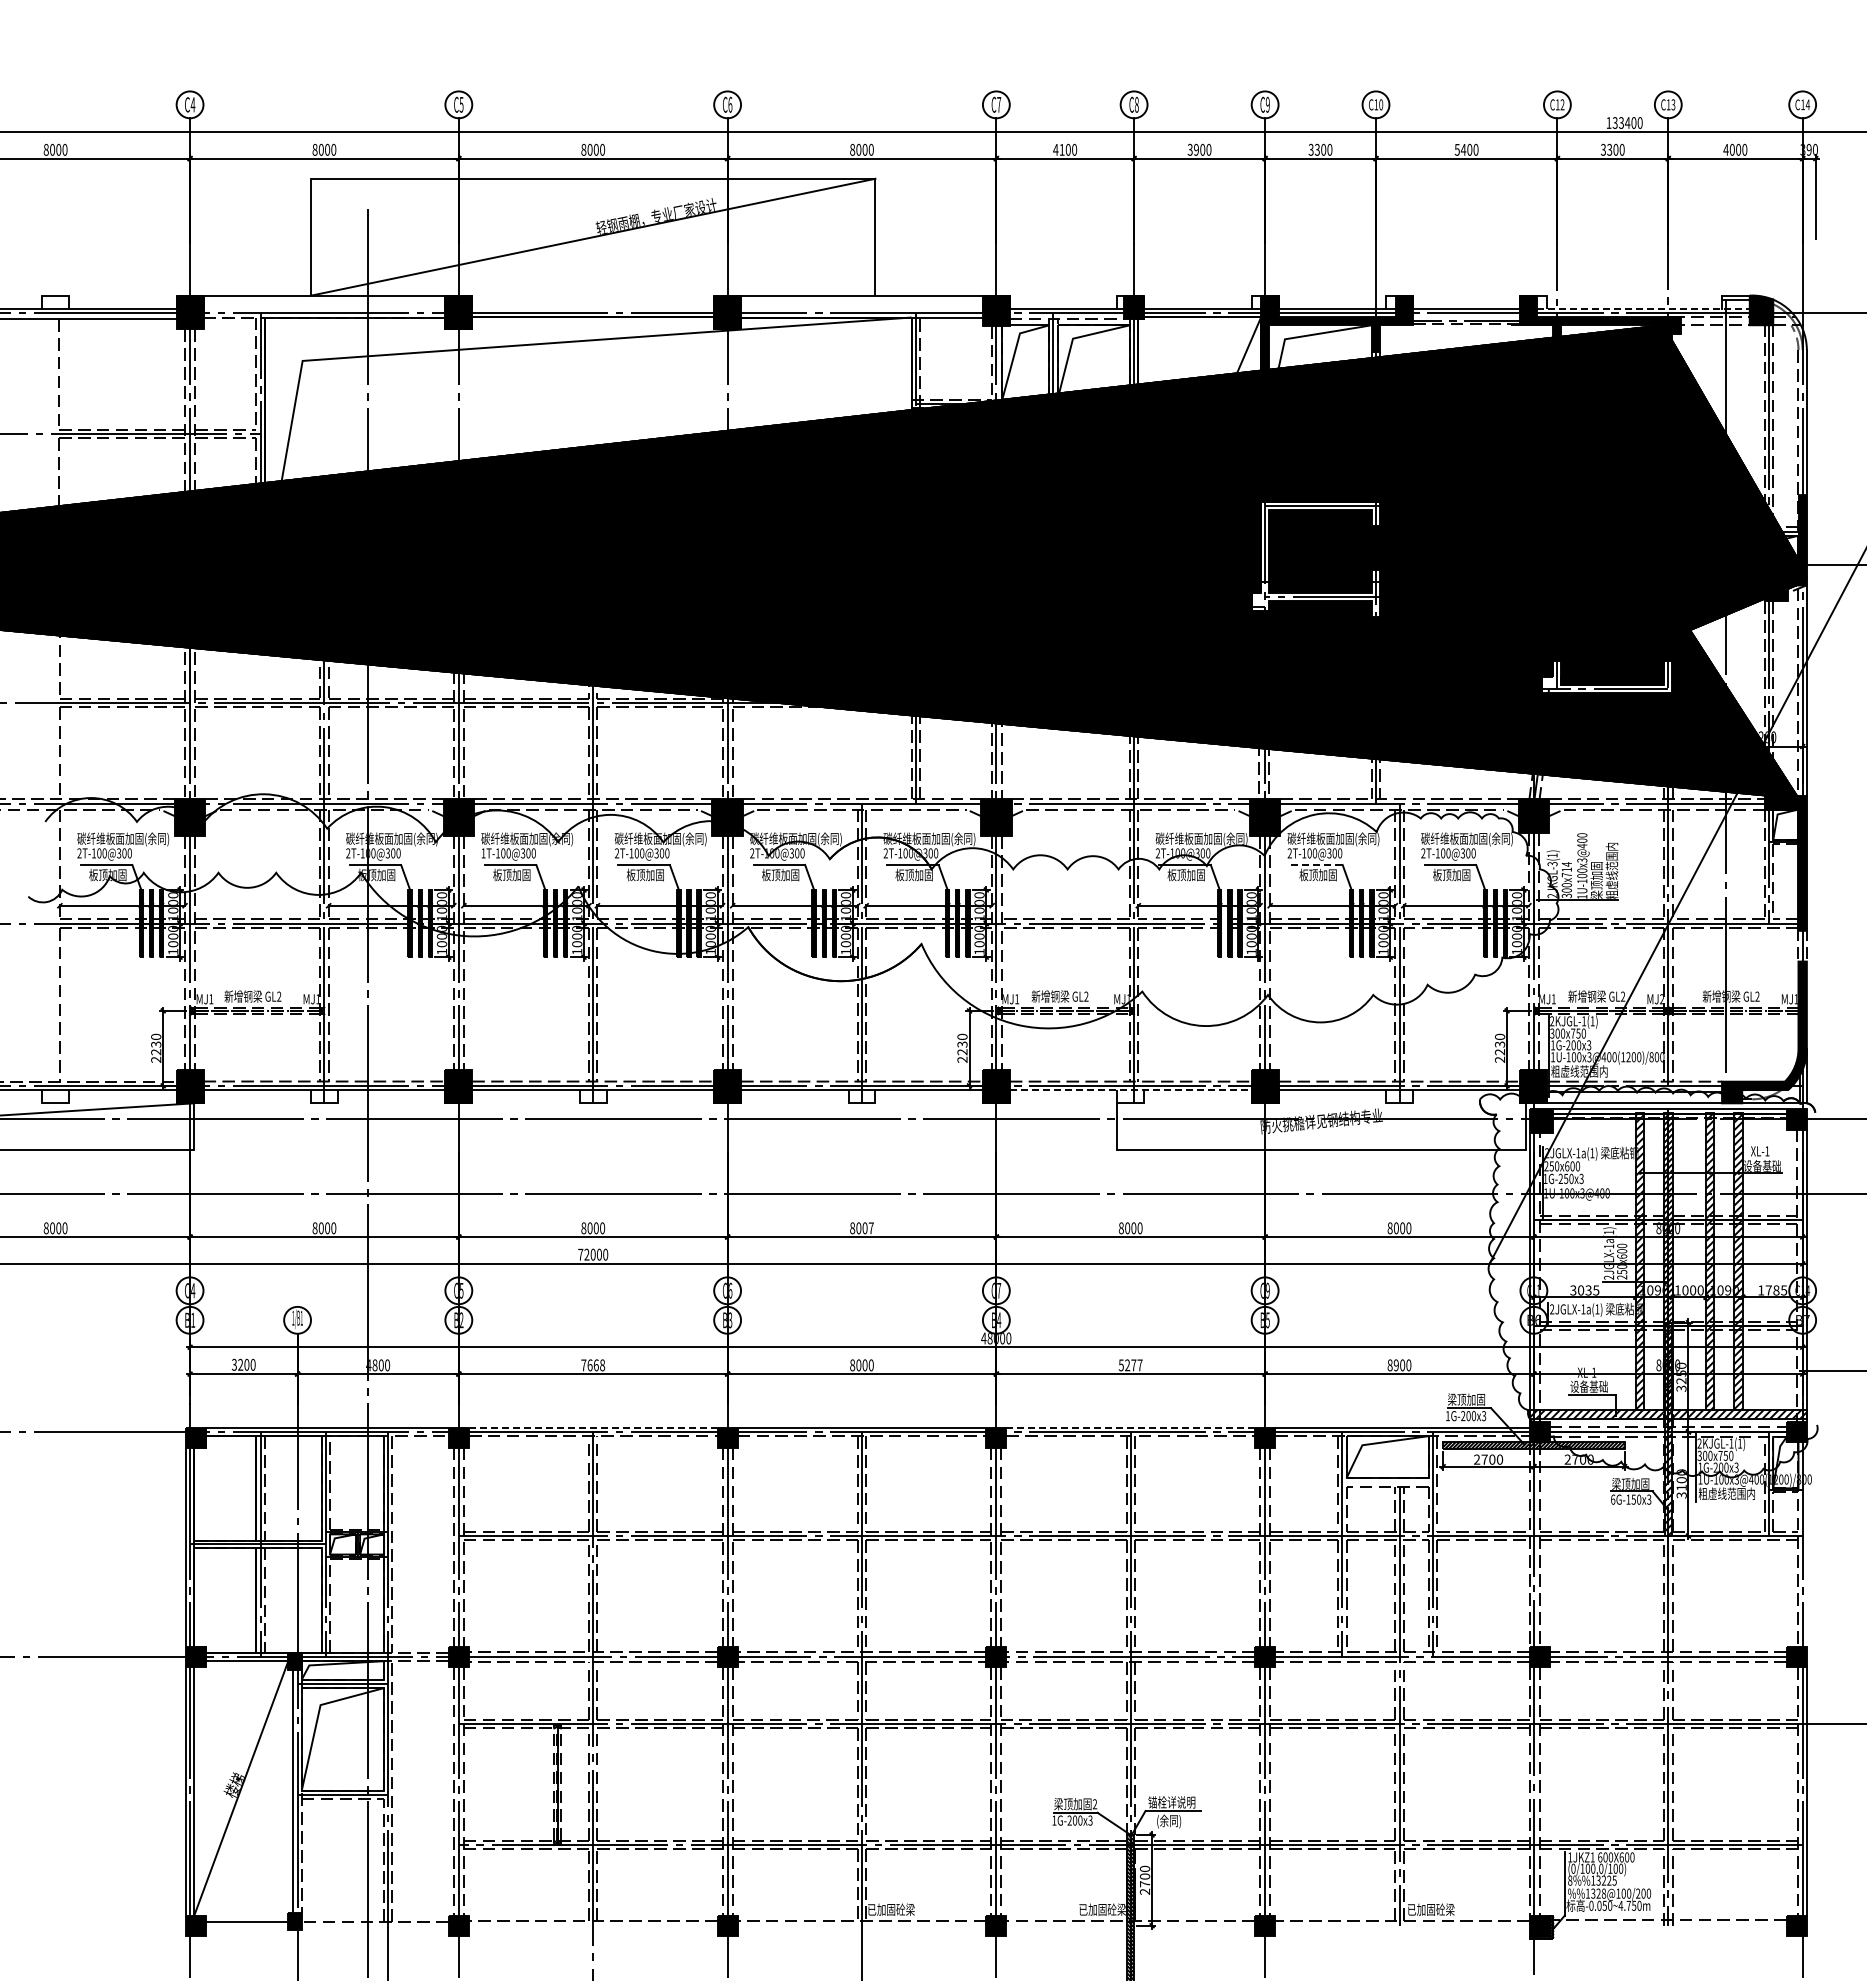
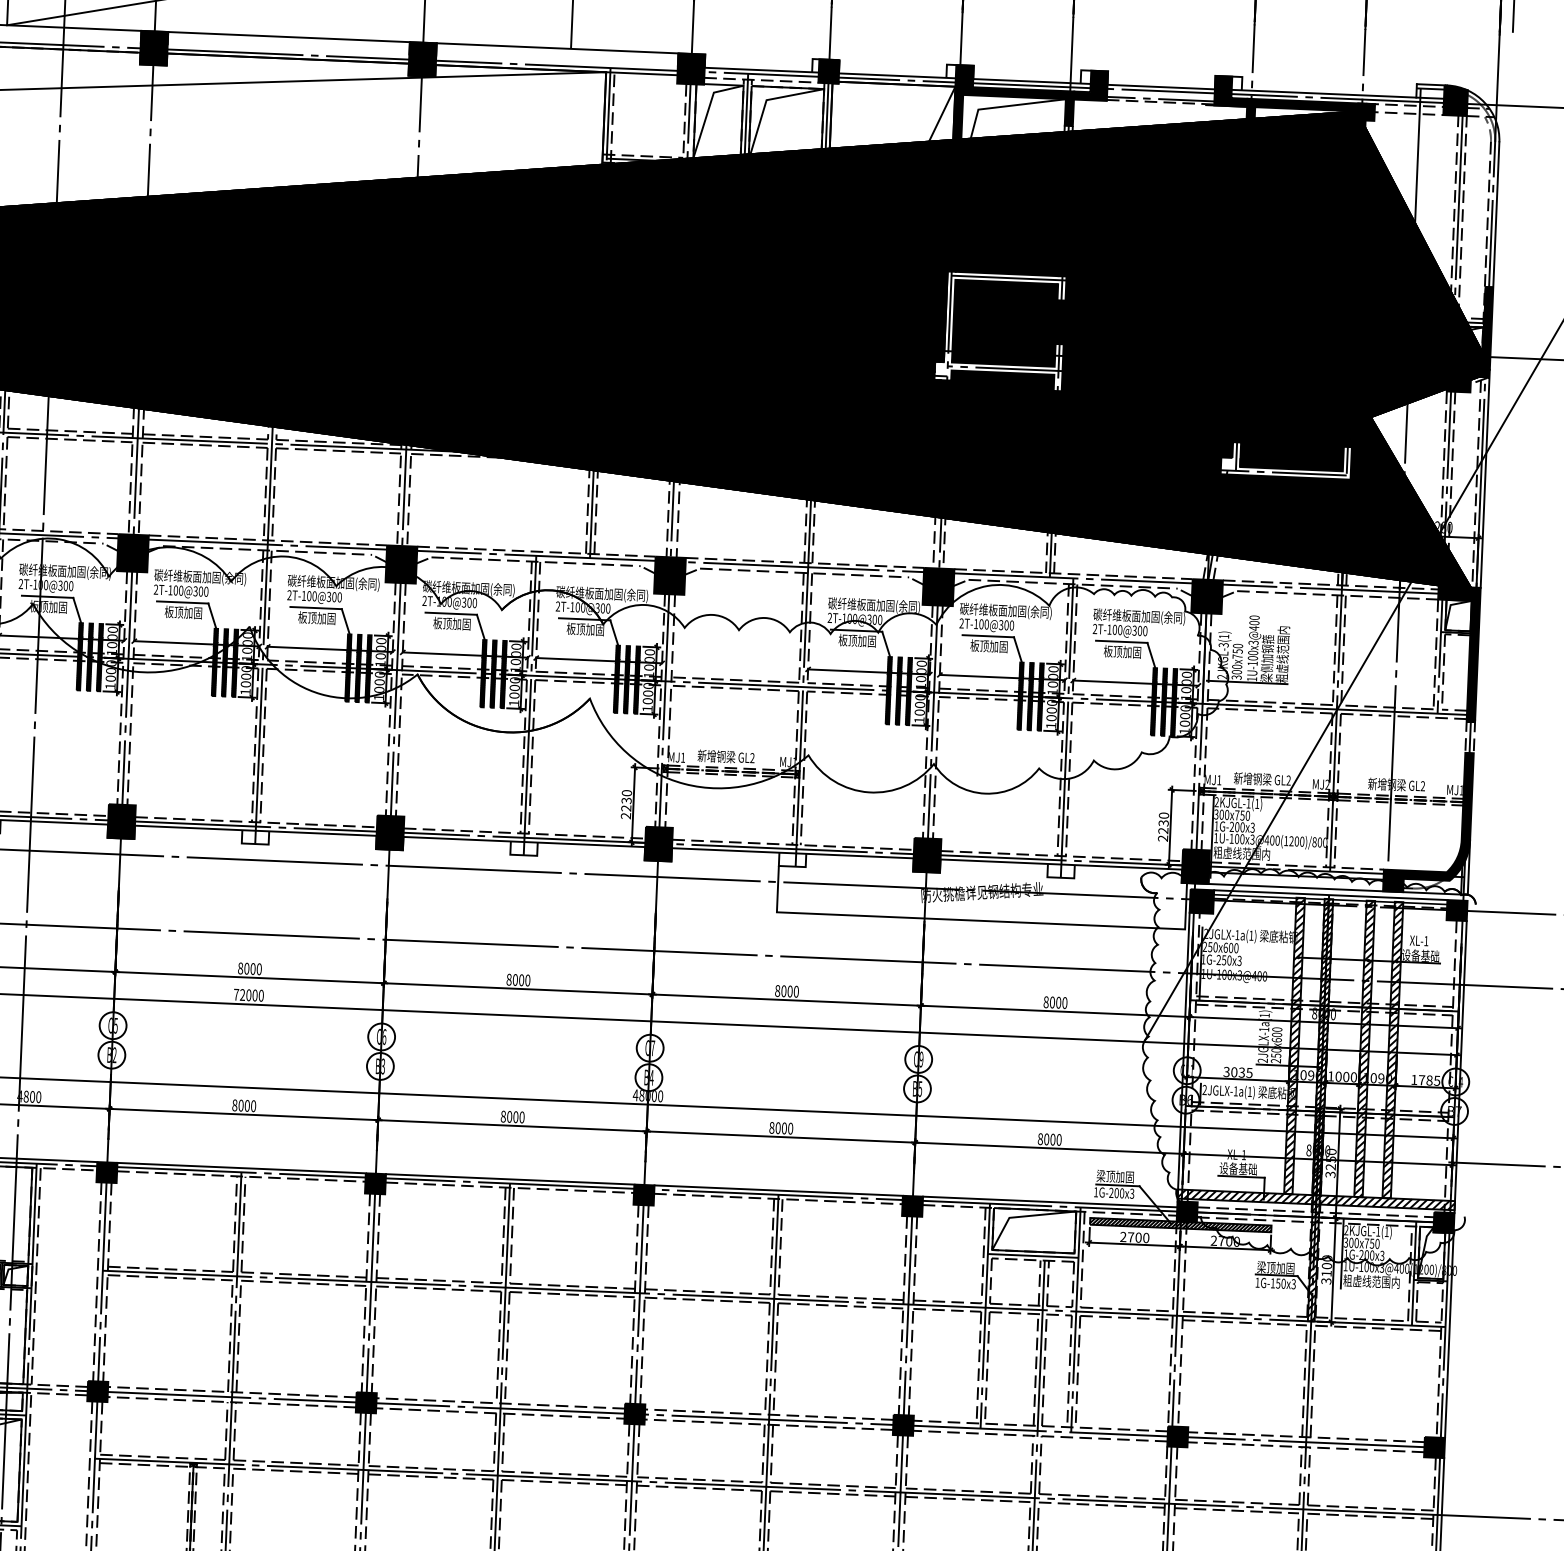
line: (593, 295) -> (289, 36), added
line: (1644, 308) -> (1338, 93), dashed -> solid
text: (483, 853) -> (156, 589), 1T-100@300 -> 2T-100@300
line: (1316, 865) -> (987, 636), dashed -> solid
text: (1566, 866) -> (1237, 648), 300x714 -> 300x750
text: (1596, 870) -> (1267, 653), 梁顶加固 -> 梁侧加钢箍
line: (1130, 1090) -> (792, 853), dashed -> solid
text: (870, 1228) -> (527, 980), 8007 -> 8000
text: (593, 1365) -> (244, 1105), 7668 -> 8000
text: (1130, 1365) -> (781, 1128), 5277 -> 8000
text: (1395, 1365) -> (1045, 1139), 8900 -> 8000
line: (593, 1427) -> (241, 1167), dashed -> solid
line: (1131, 1427) -> (779, 1190), dashed -> solid
line: (1387, 1482) -> (1032, 1256), added
text: (1613, 1499) -> (1258, 1282), 6G-150x3 -> 1G-150x3
line: (1806, 1543) -> (1449, 1334), added

